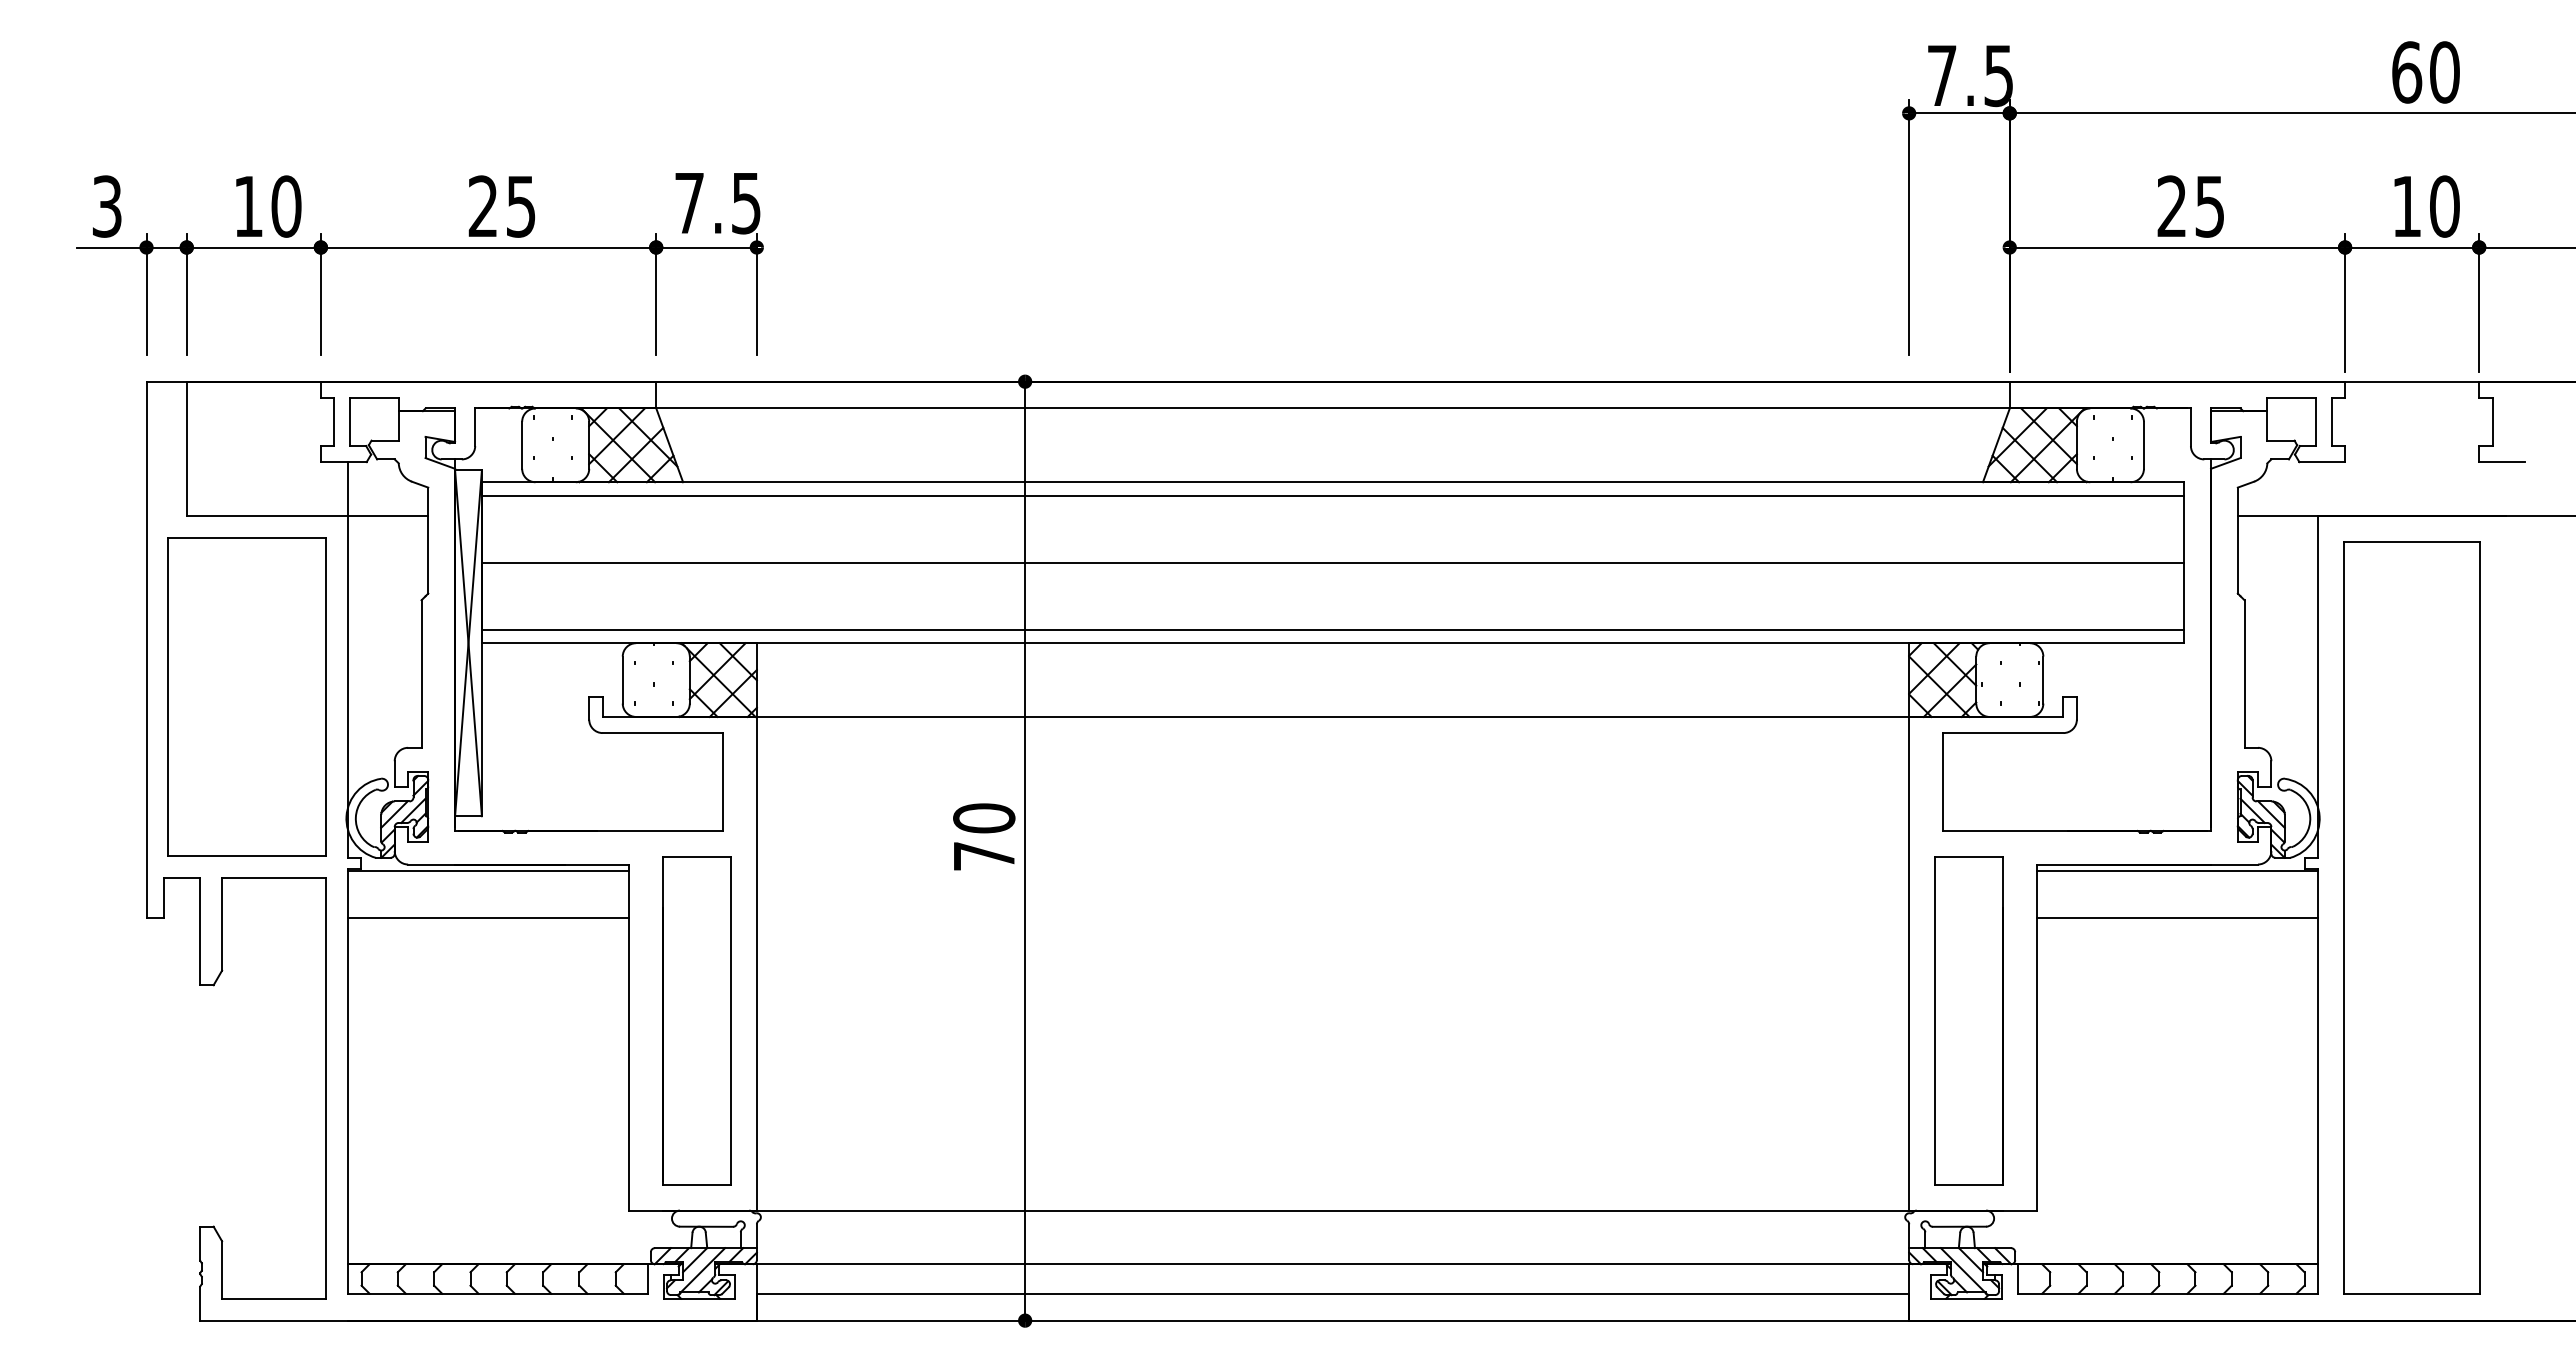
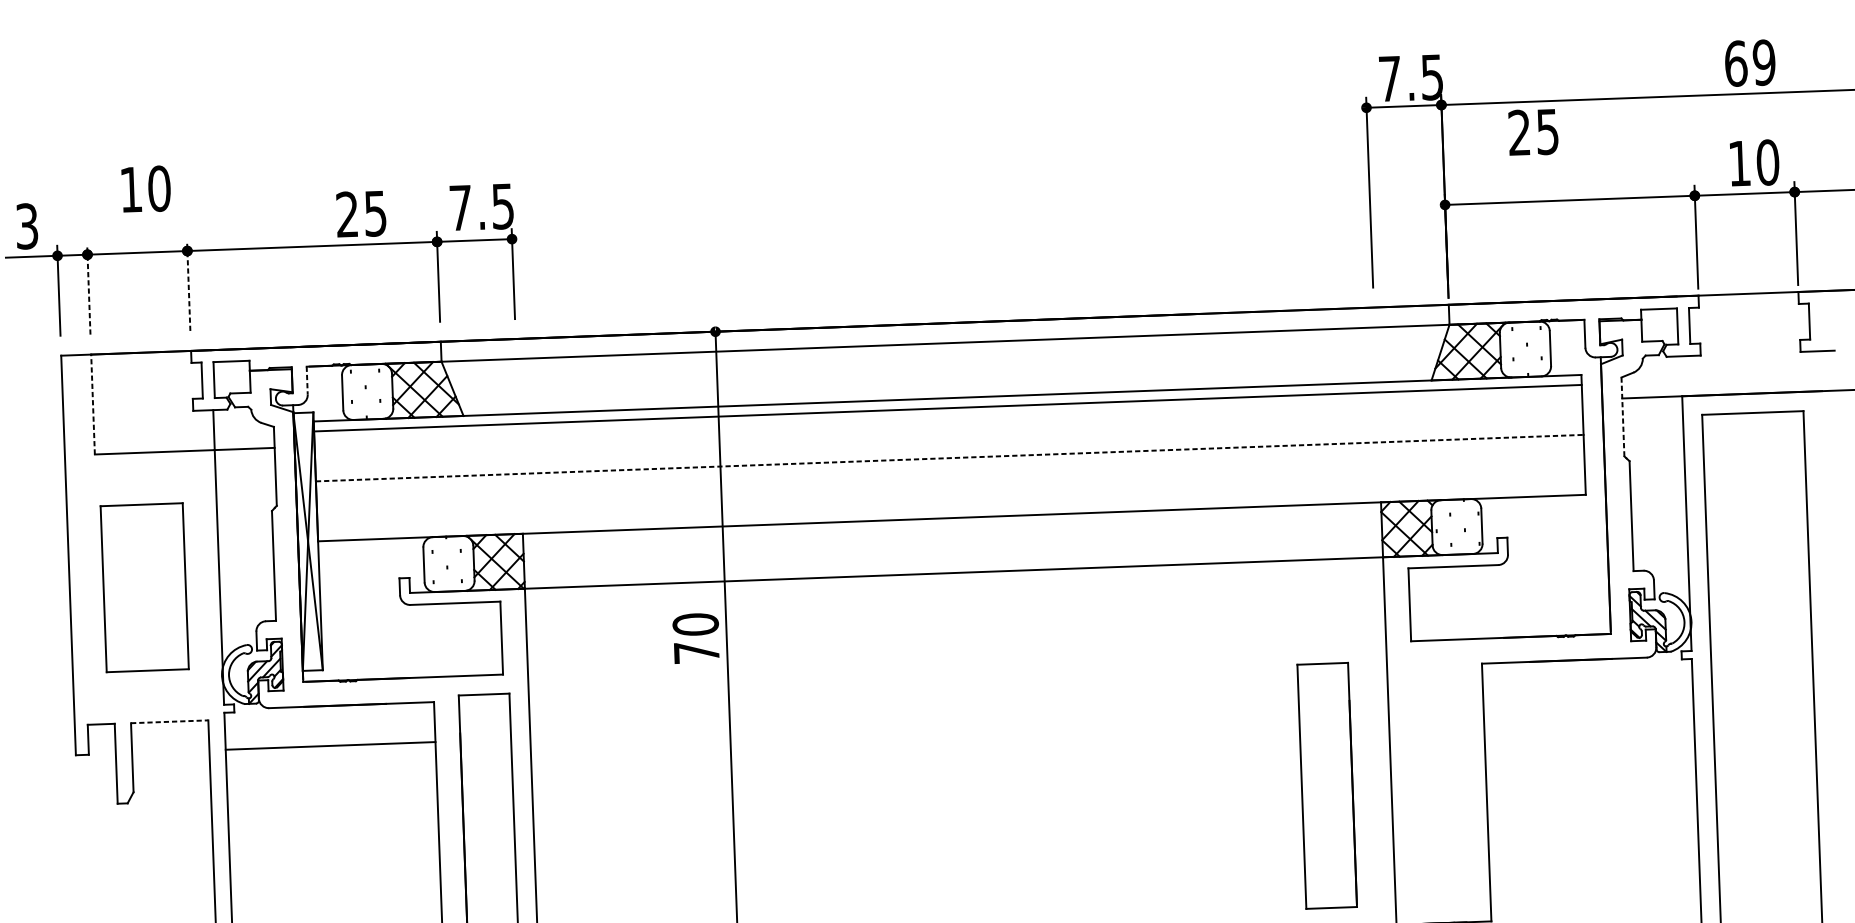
text: (2444, 72) -> (1764, 62), 60 -> 69
text: (268, 206) -> (146, 189), moved
text: (501, 206) -> (360, 214), moved
text: (2190, 206) -> (1533, 132), moved
line: (186, 293) -> (88, 288), solid -> dashed
line: (320, 293) -> (188, 285), solid -> dashed
line: (475, 427) -> (307, 380), solid -> dashed
line: (186, 448) -> (92, 404), solid -> dashed
line: (2237, 540) -> (1622, 416), solid -> dashed
line: (1333, 562) -> (950, 457), solid -> dashed
line: (1332, 629) -> (951, 507), removed
part: (246, 696) -> (144, 587), size x0.7
text: (984, 836) -> (696, 638), moved
line: (488, 871) -> (329, 711), removed
line: (2177, 871) -> (1587, 665), removed
line: (274, 877) -> (170, 721), solid -> dashed
line: (2177, 918) -> (1588, 700), removed
part: (1968, 1020) -> (1326, 785), moved

